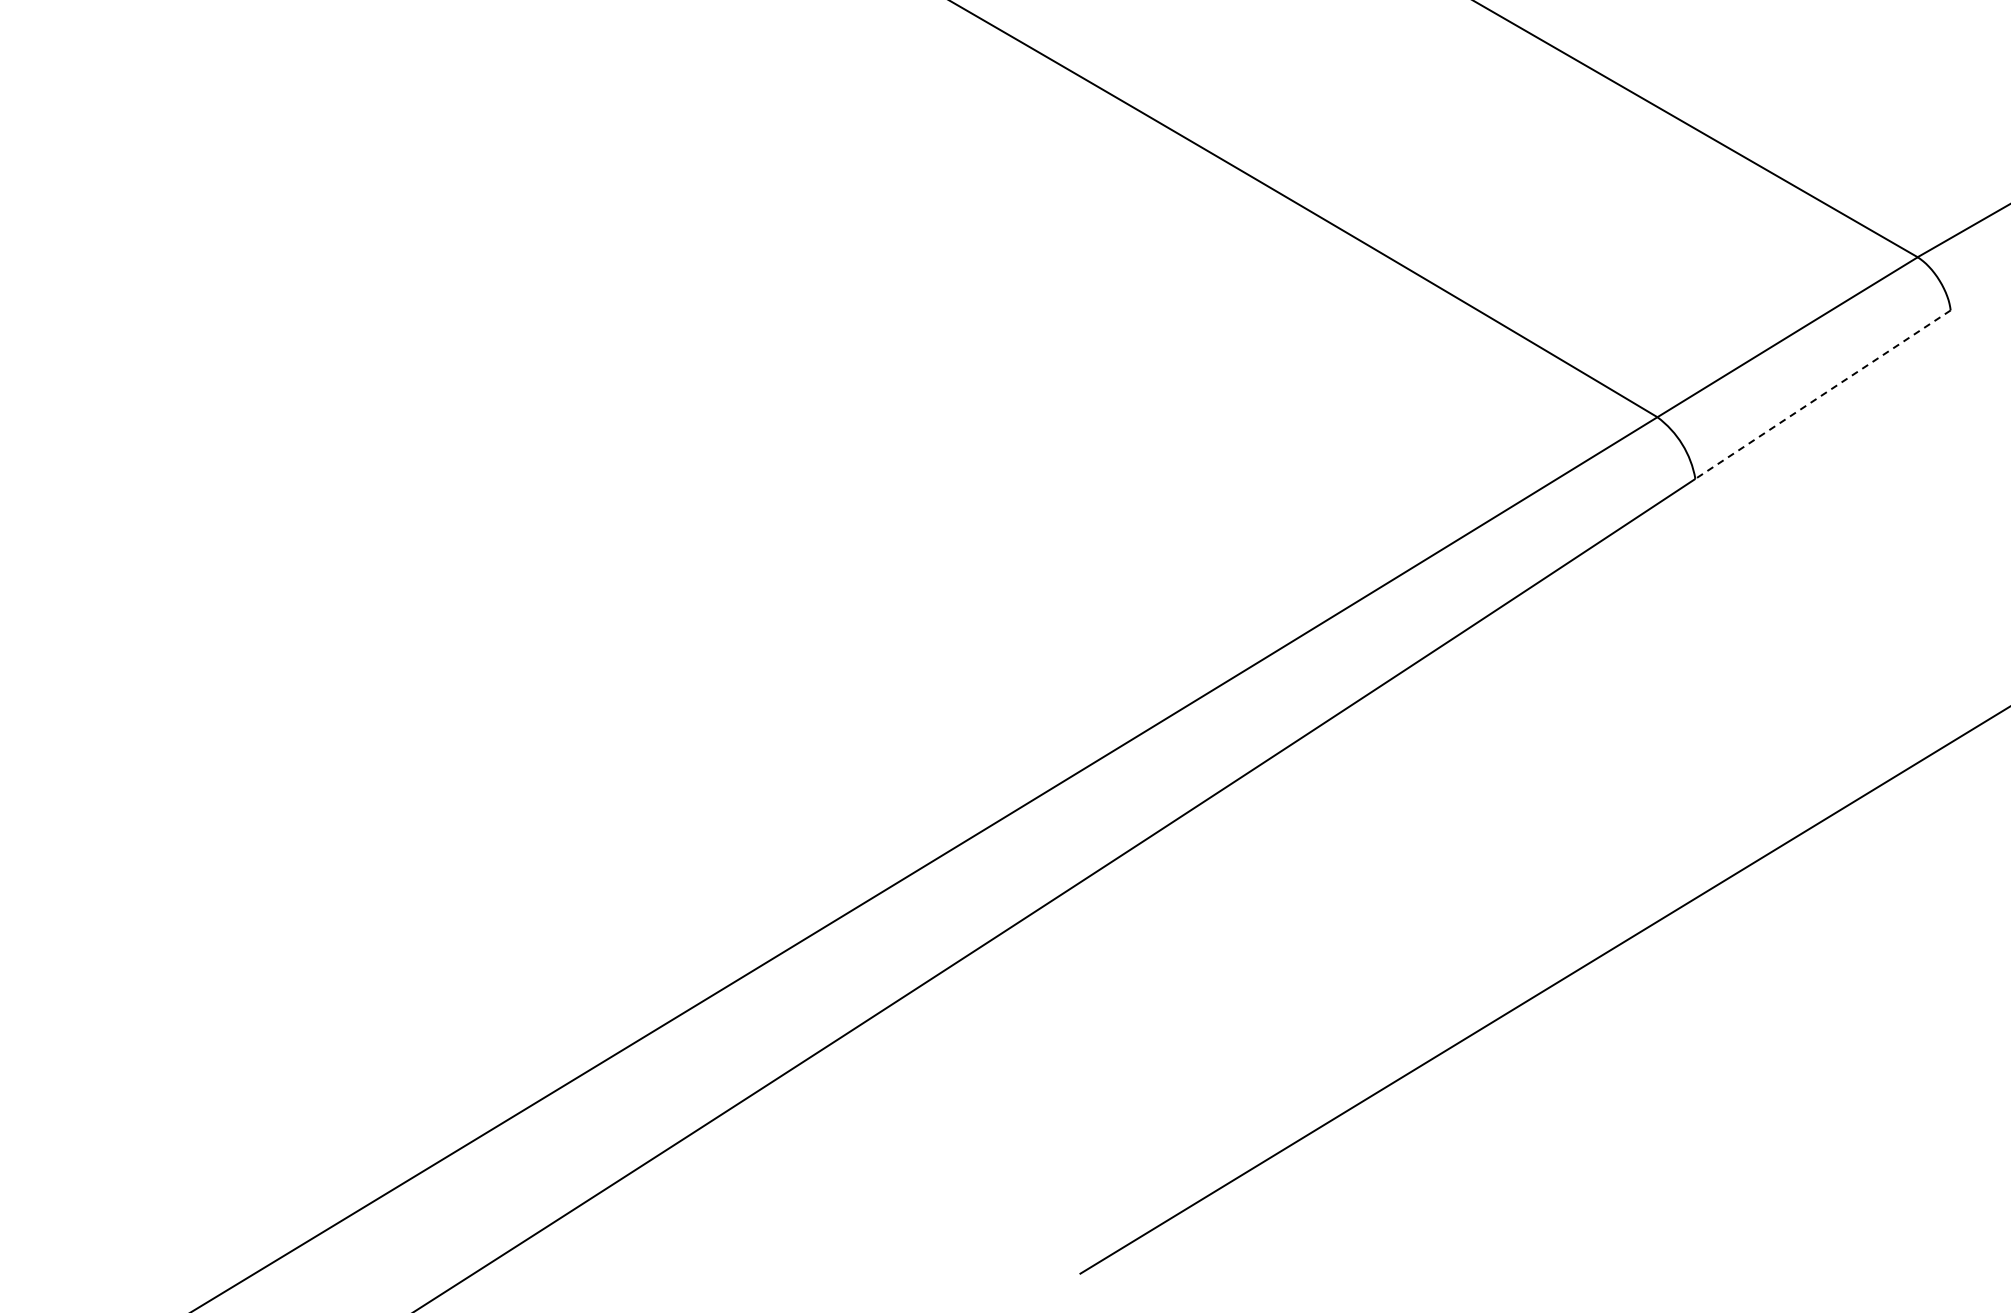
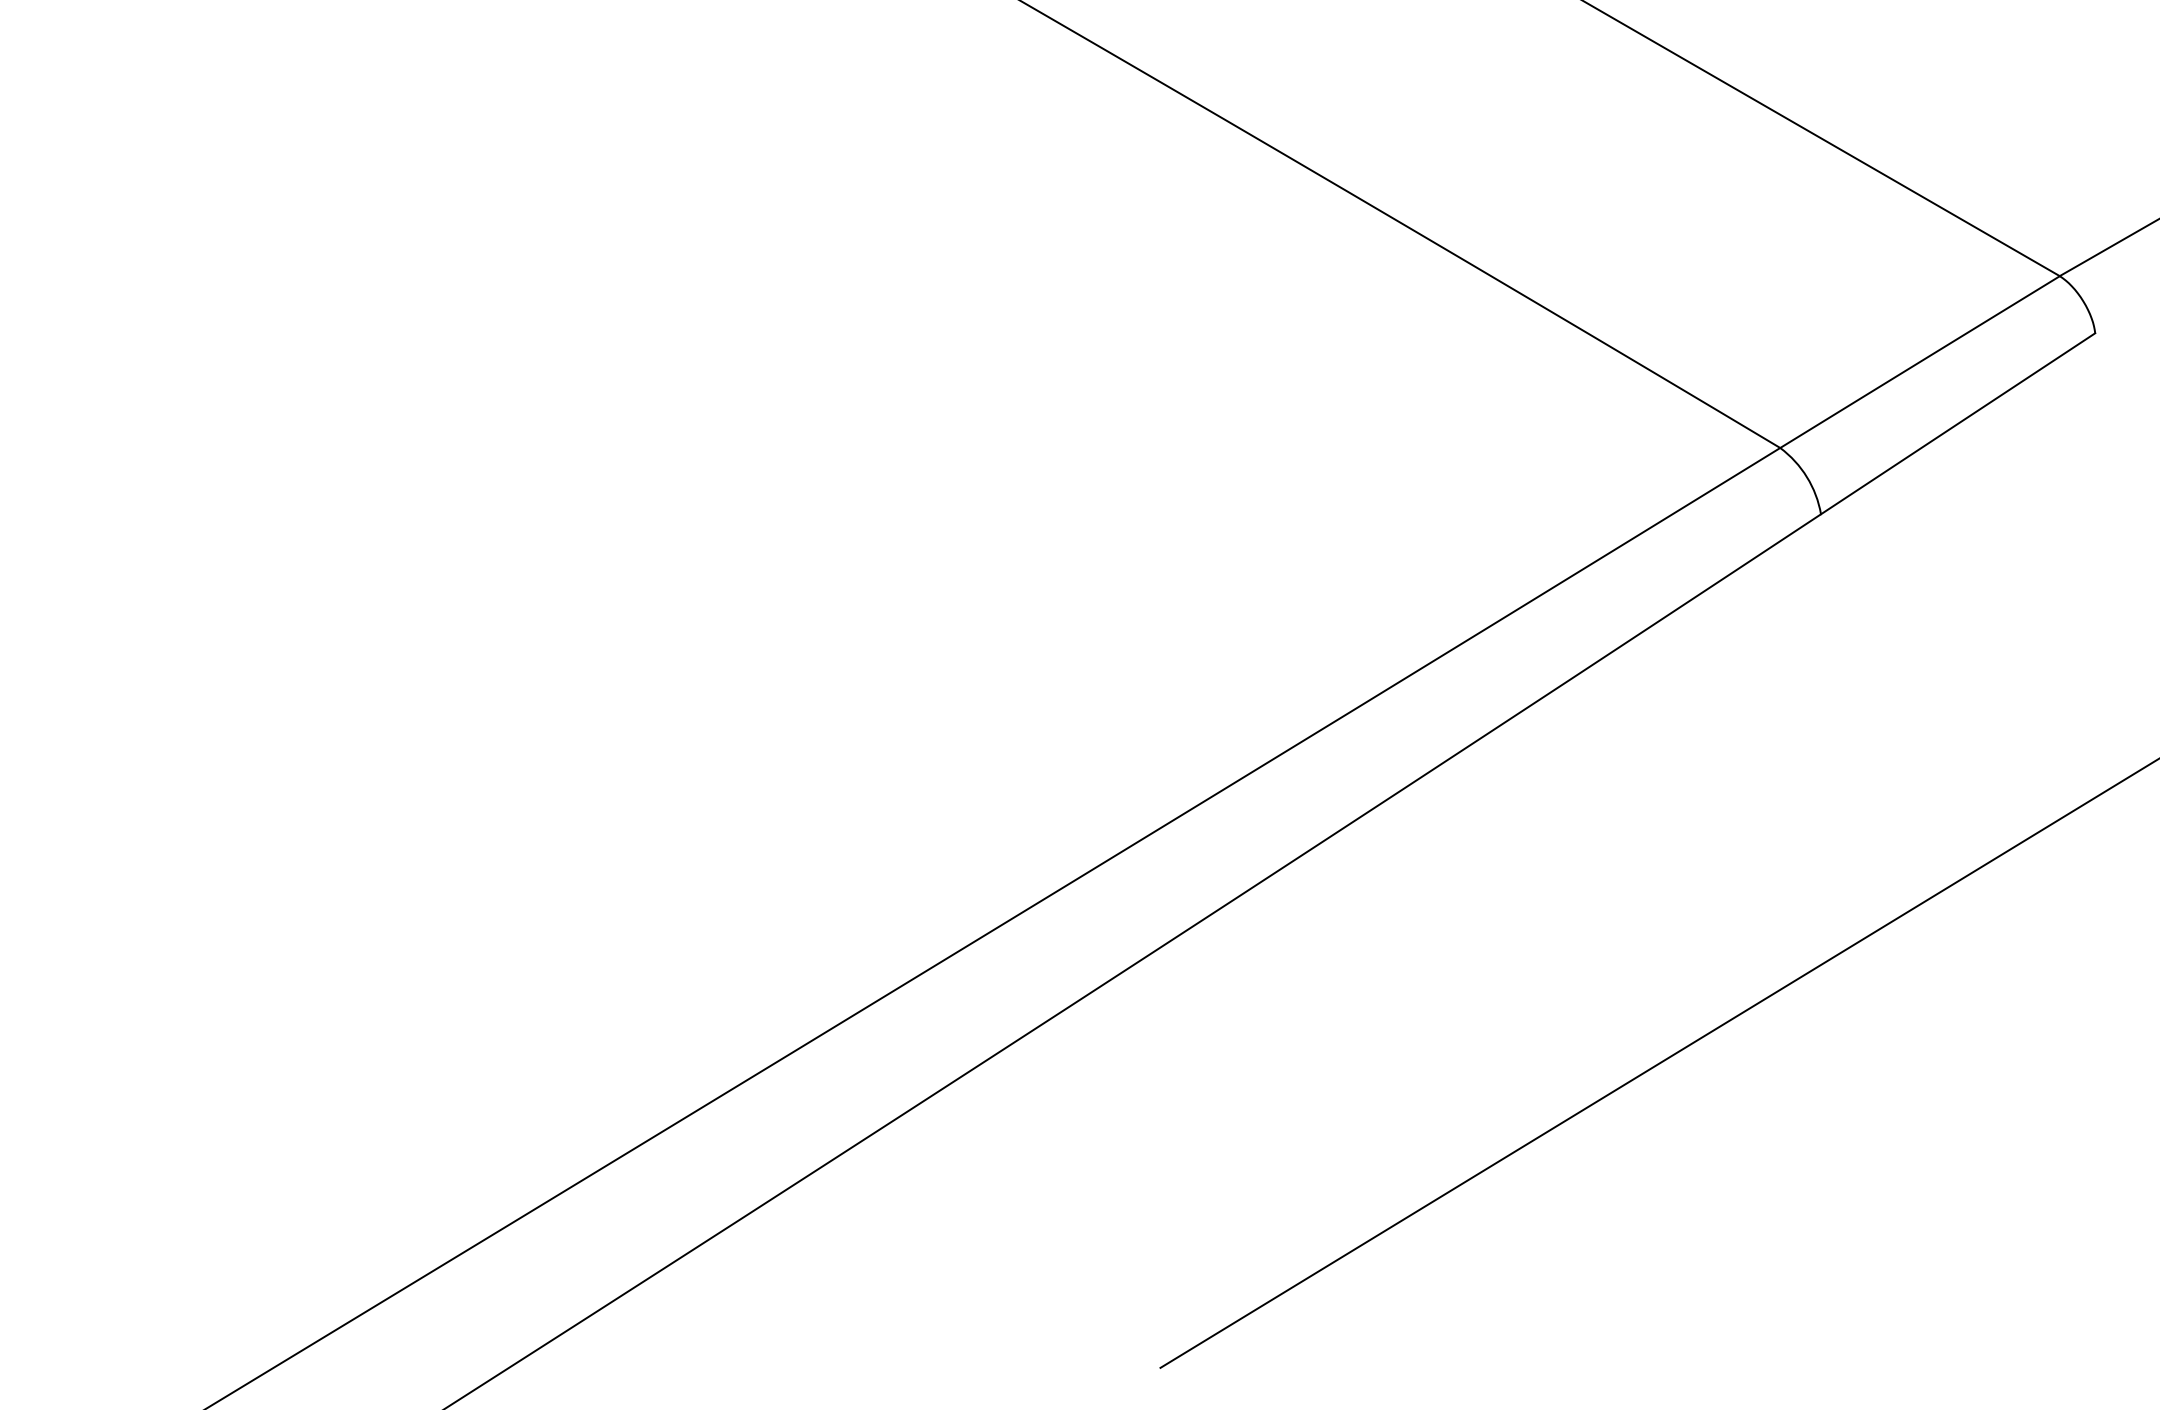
line: (1823, 394) -> (1958, 423), dashed -> solid

